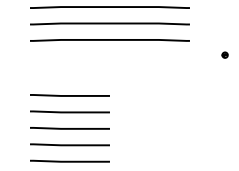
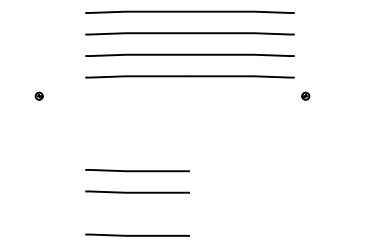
part: (224, 54) -> (305, 95), moved
line: (69, 95) -> (137, 148), removed
line: (69, 144) -> (137, 213), removed

